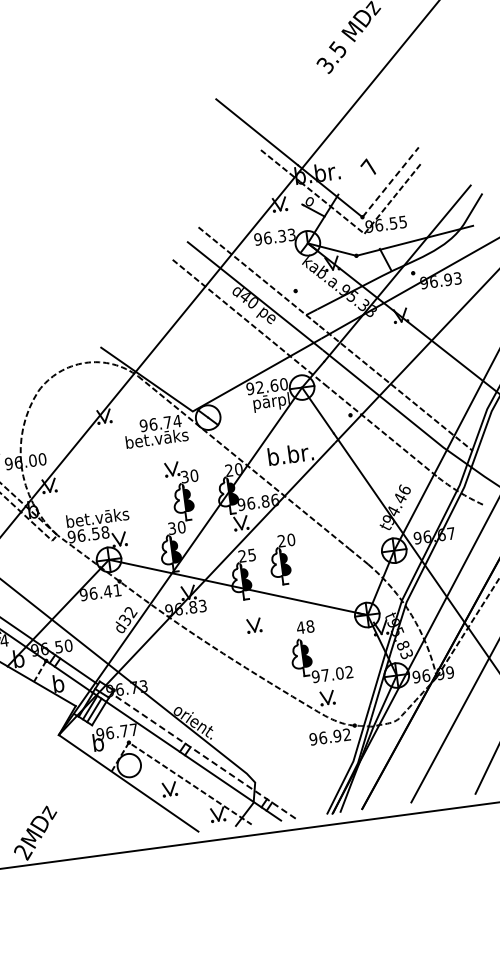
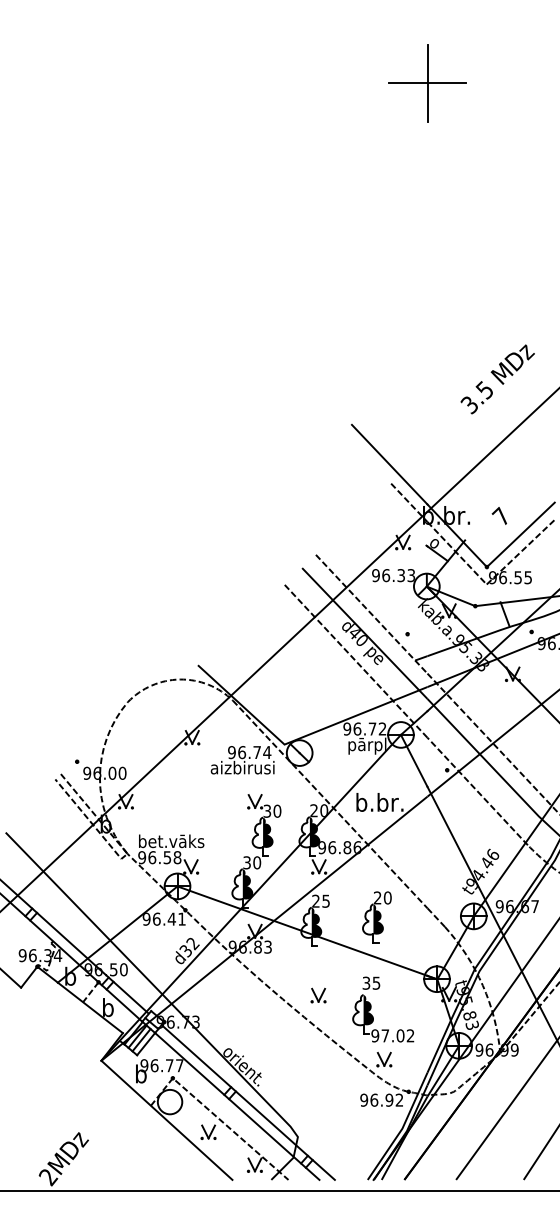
line: (390, 182) -> (520, 534), dashed -> solid
text: (271, 385) -> (369, 728), 92.60 -> 96.72
text: (156, 438) -> (243, 767), bet.vāks -> aizbirusi
part: (283, 559) -> (376, 917), moved
part: (254, 625) -> (318, 995), moved
text: (305, 626) -> (371, 982), 48 -> 35
line: (202, 756) -> (247, 1102), dashed -> solid

